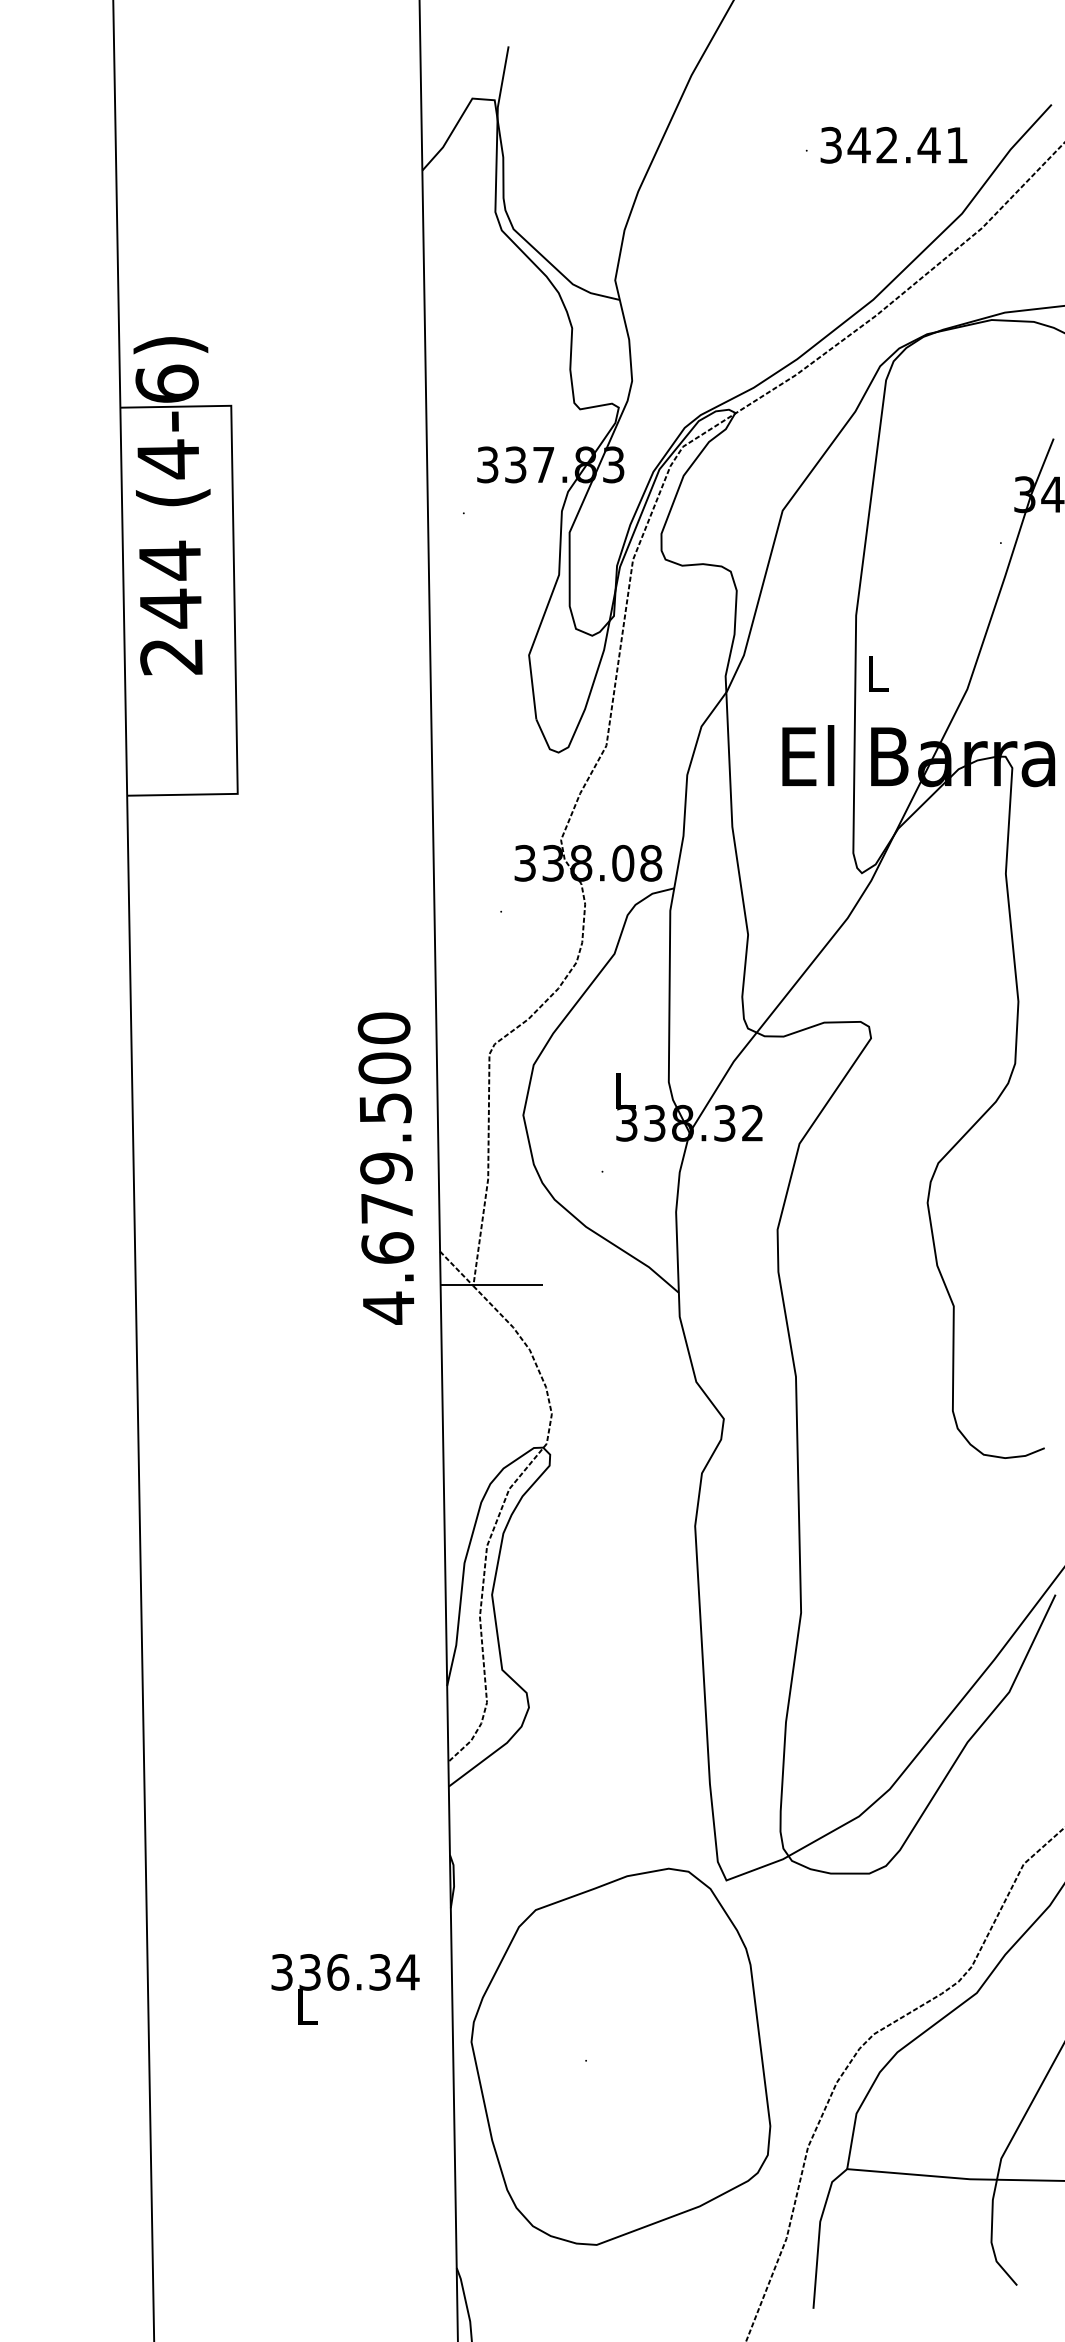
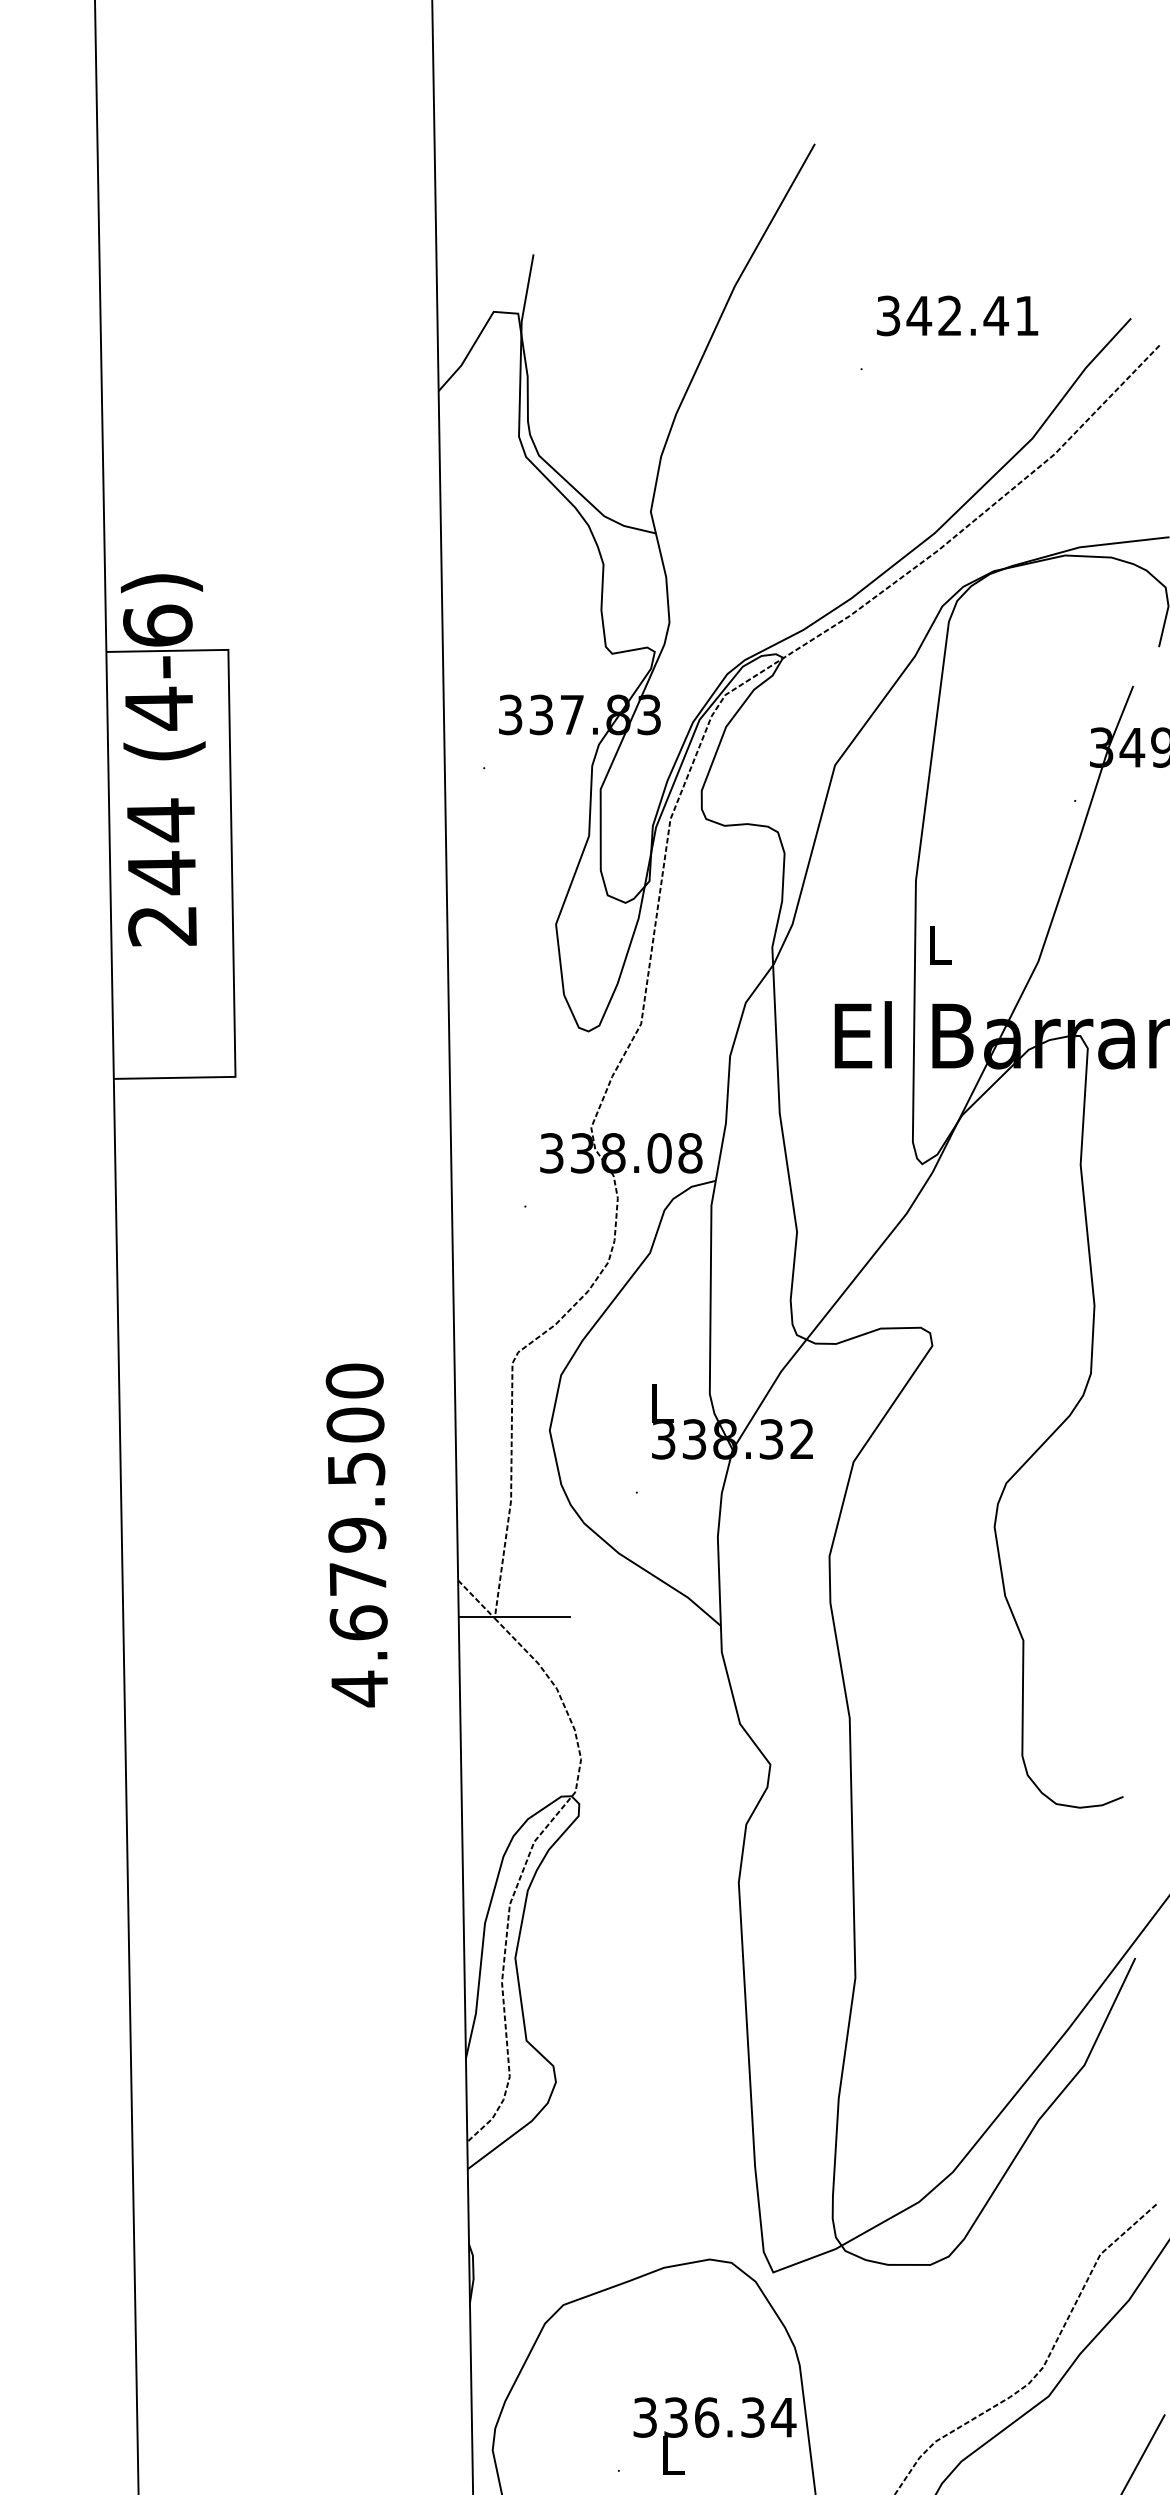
text: (893, 144) -> (957, 315), moved
text: (385, 1168) -> (356, 1535), moved
text: (345, 1989) -> (714, 2436), moved

